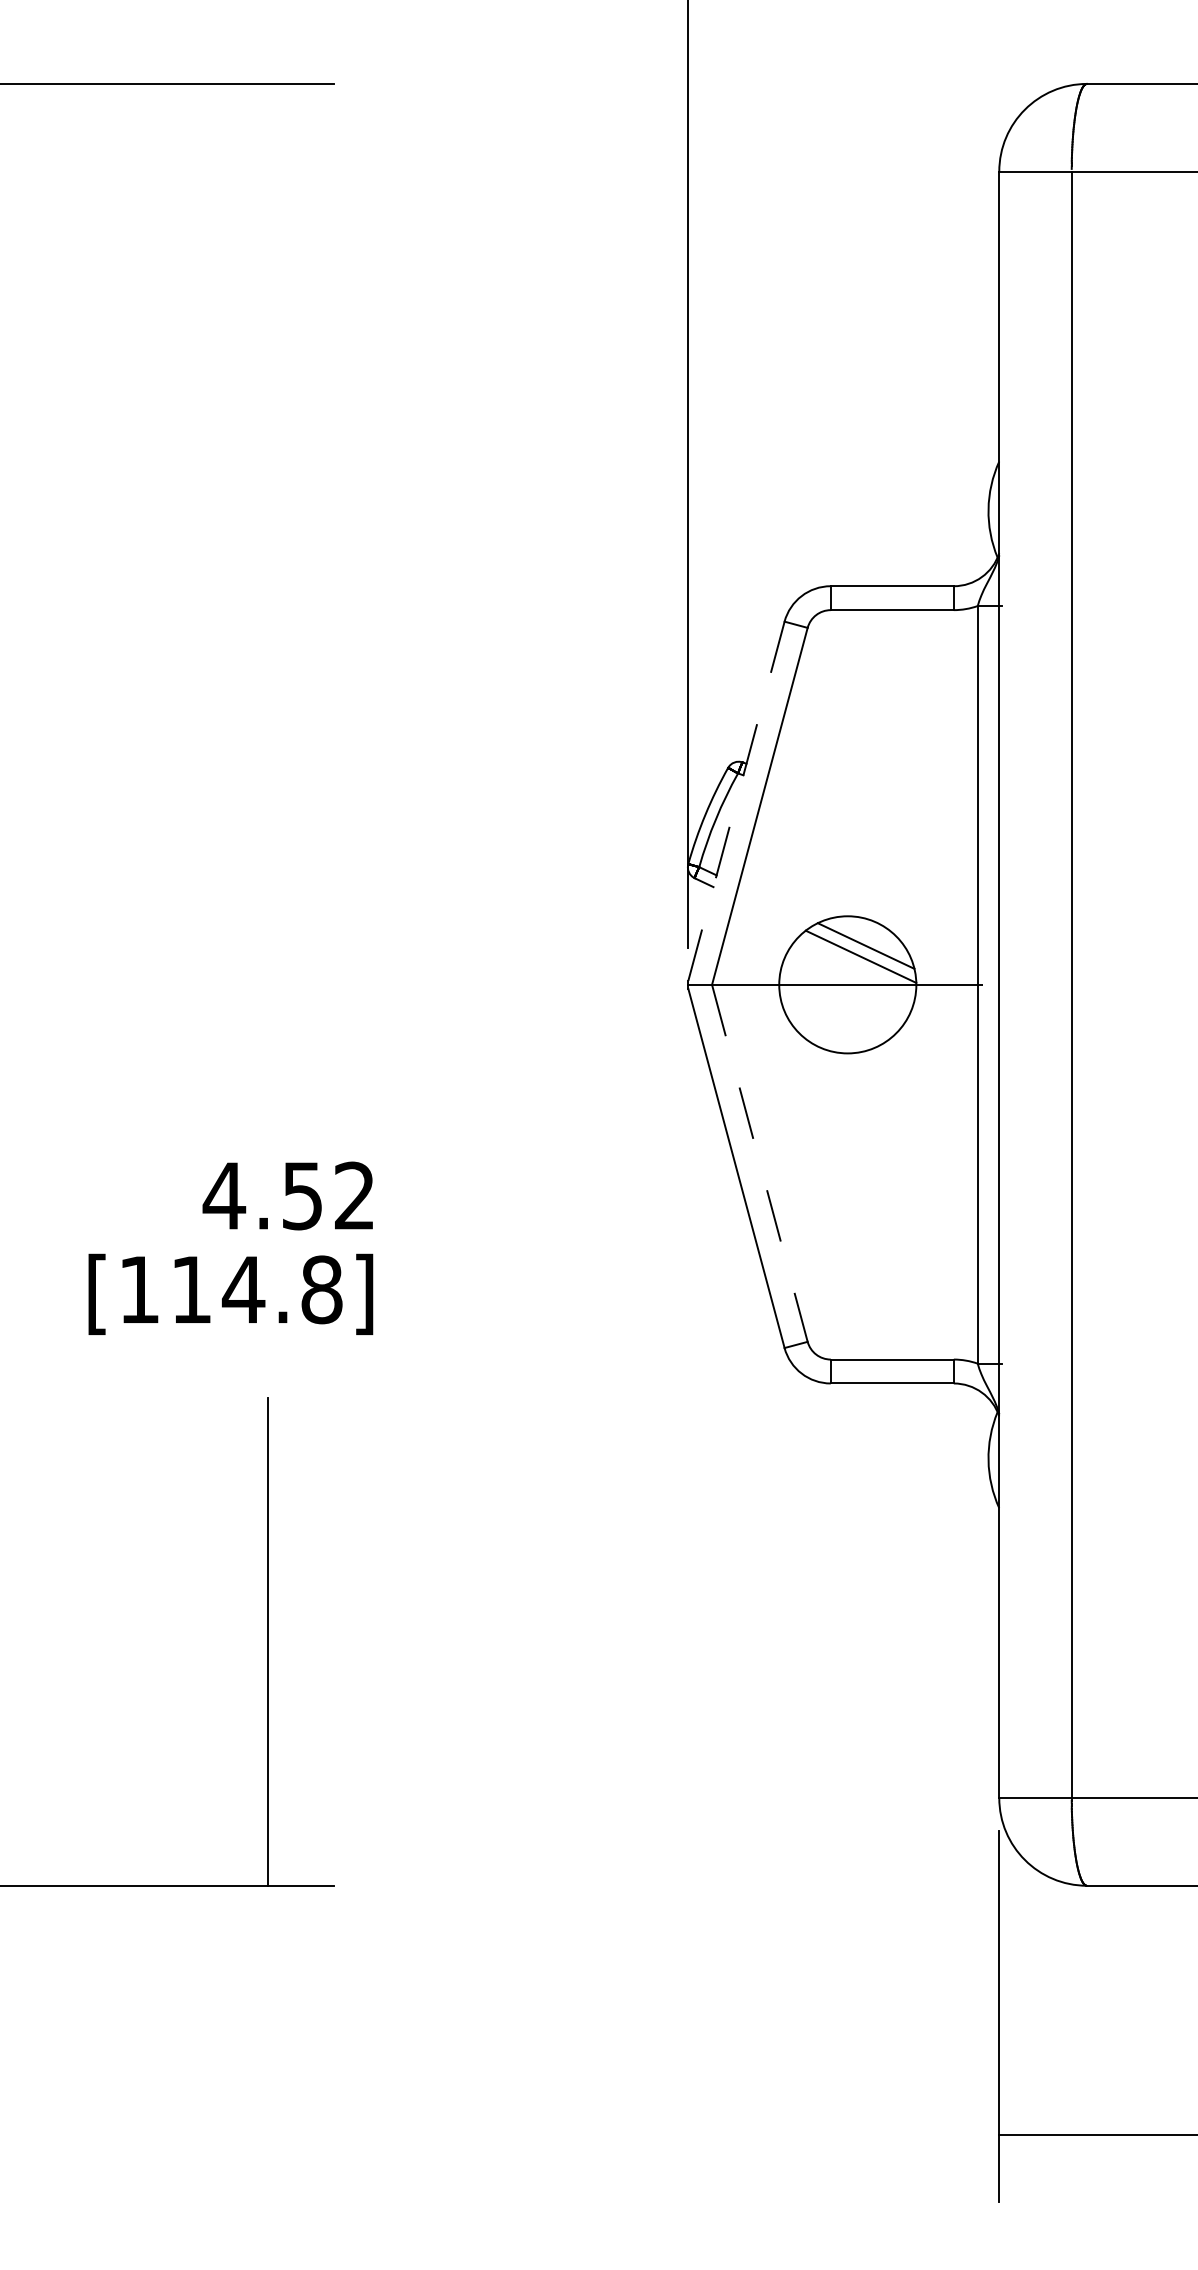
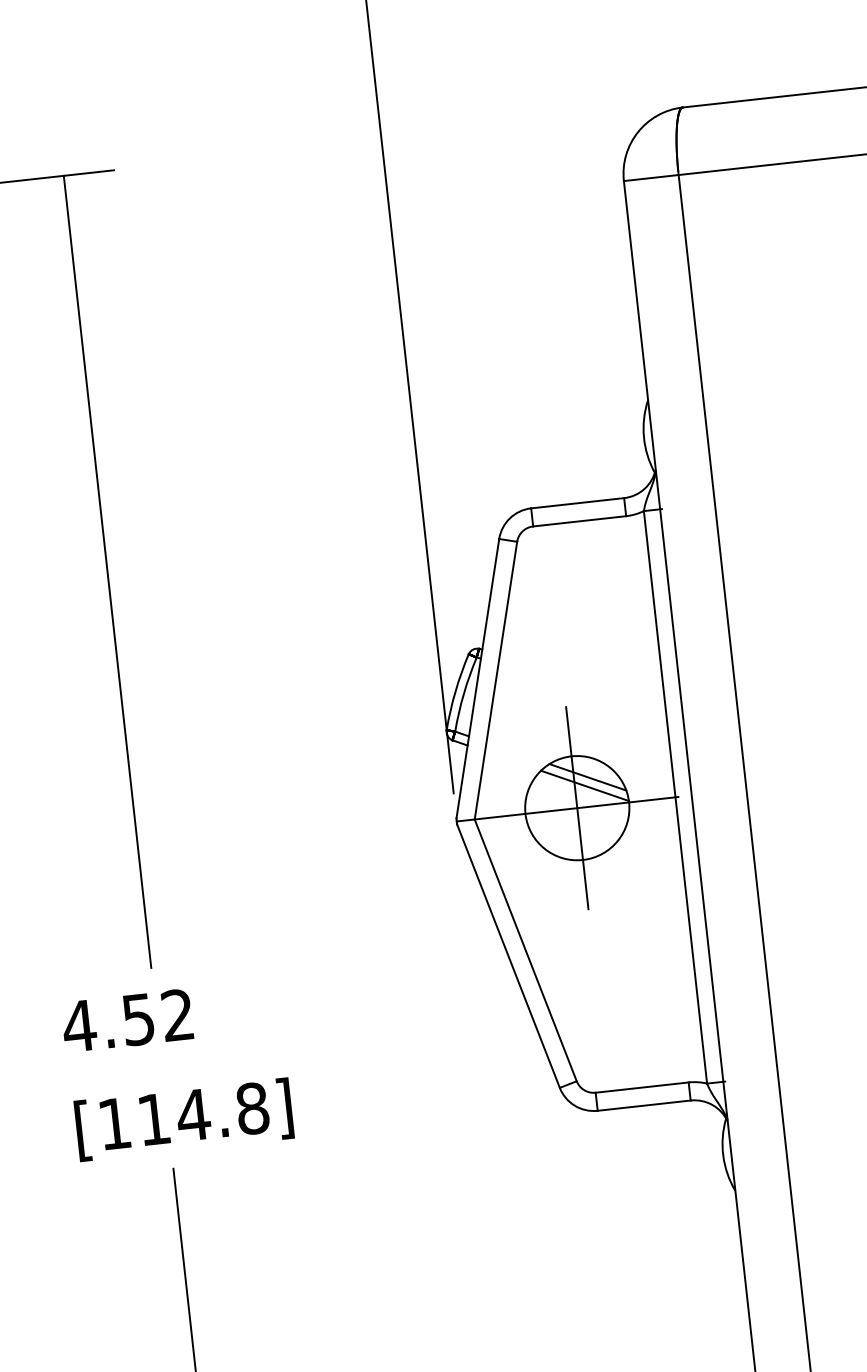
line: (267, 607) -> (107, 571), added
line: (736, 801) -> (477, 678), dashed -> solid
line: (847, 984) -> (577, 807), added
line: (759, 1163) -> (525, 950), dashed -> solid
text: (287, 1195) -> (127, 1020), moved
text: (230, 1293) -> (183, 1119), moved

